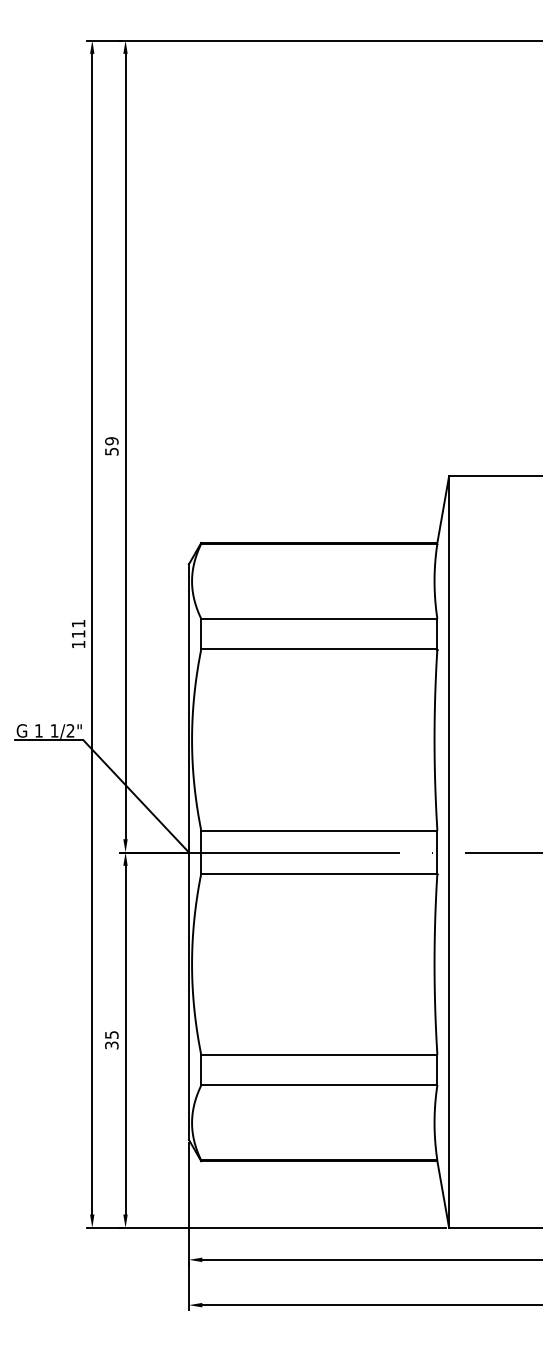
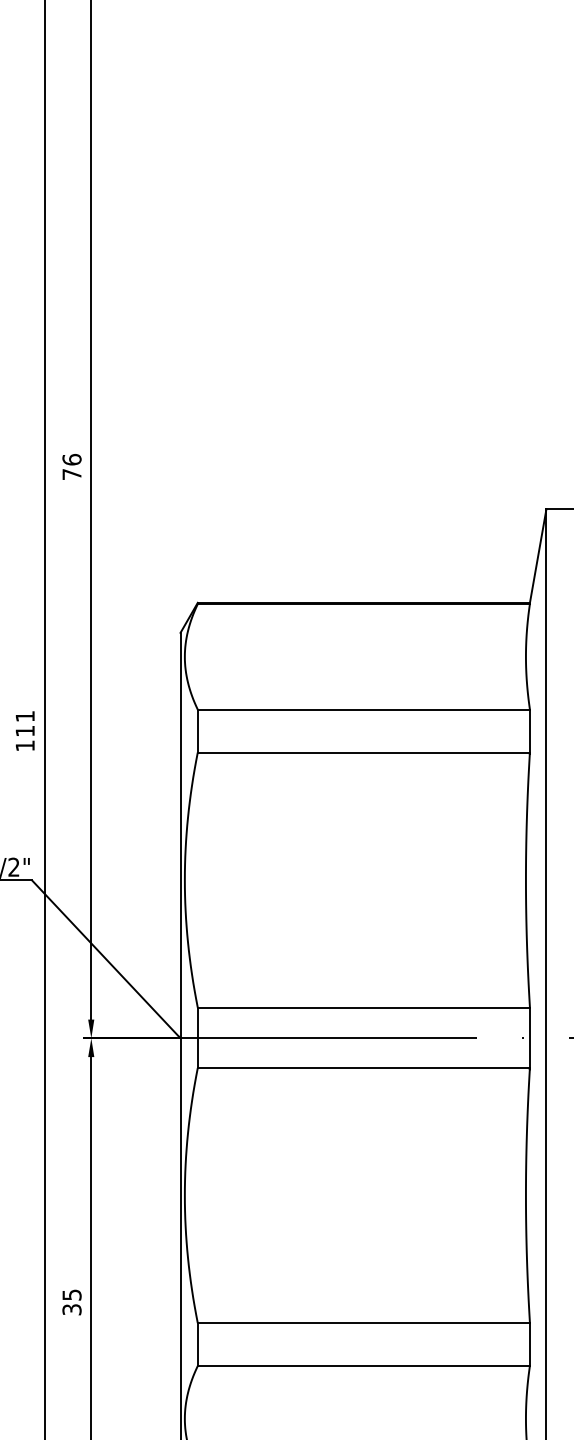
text: (111, 446) -> (71, 467), 59 -> 76

